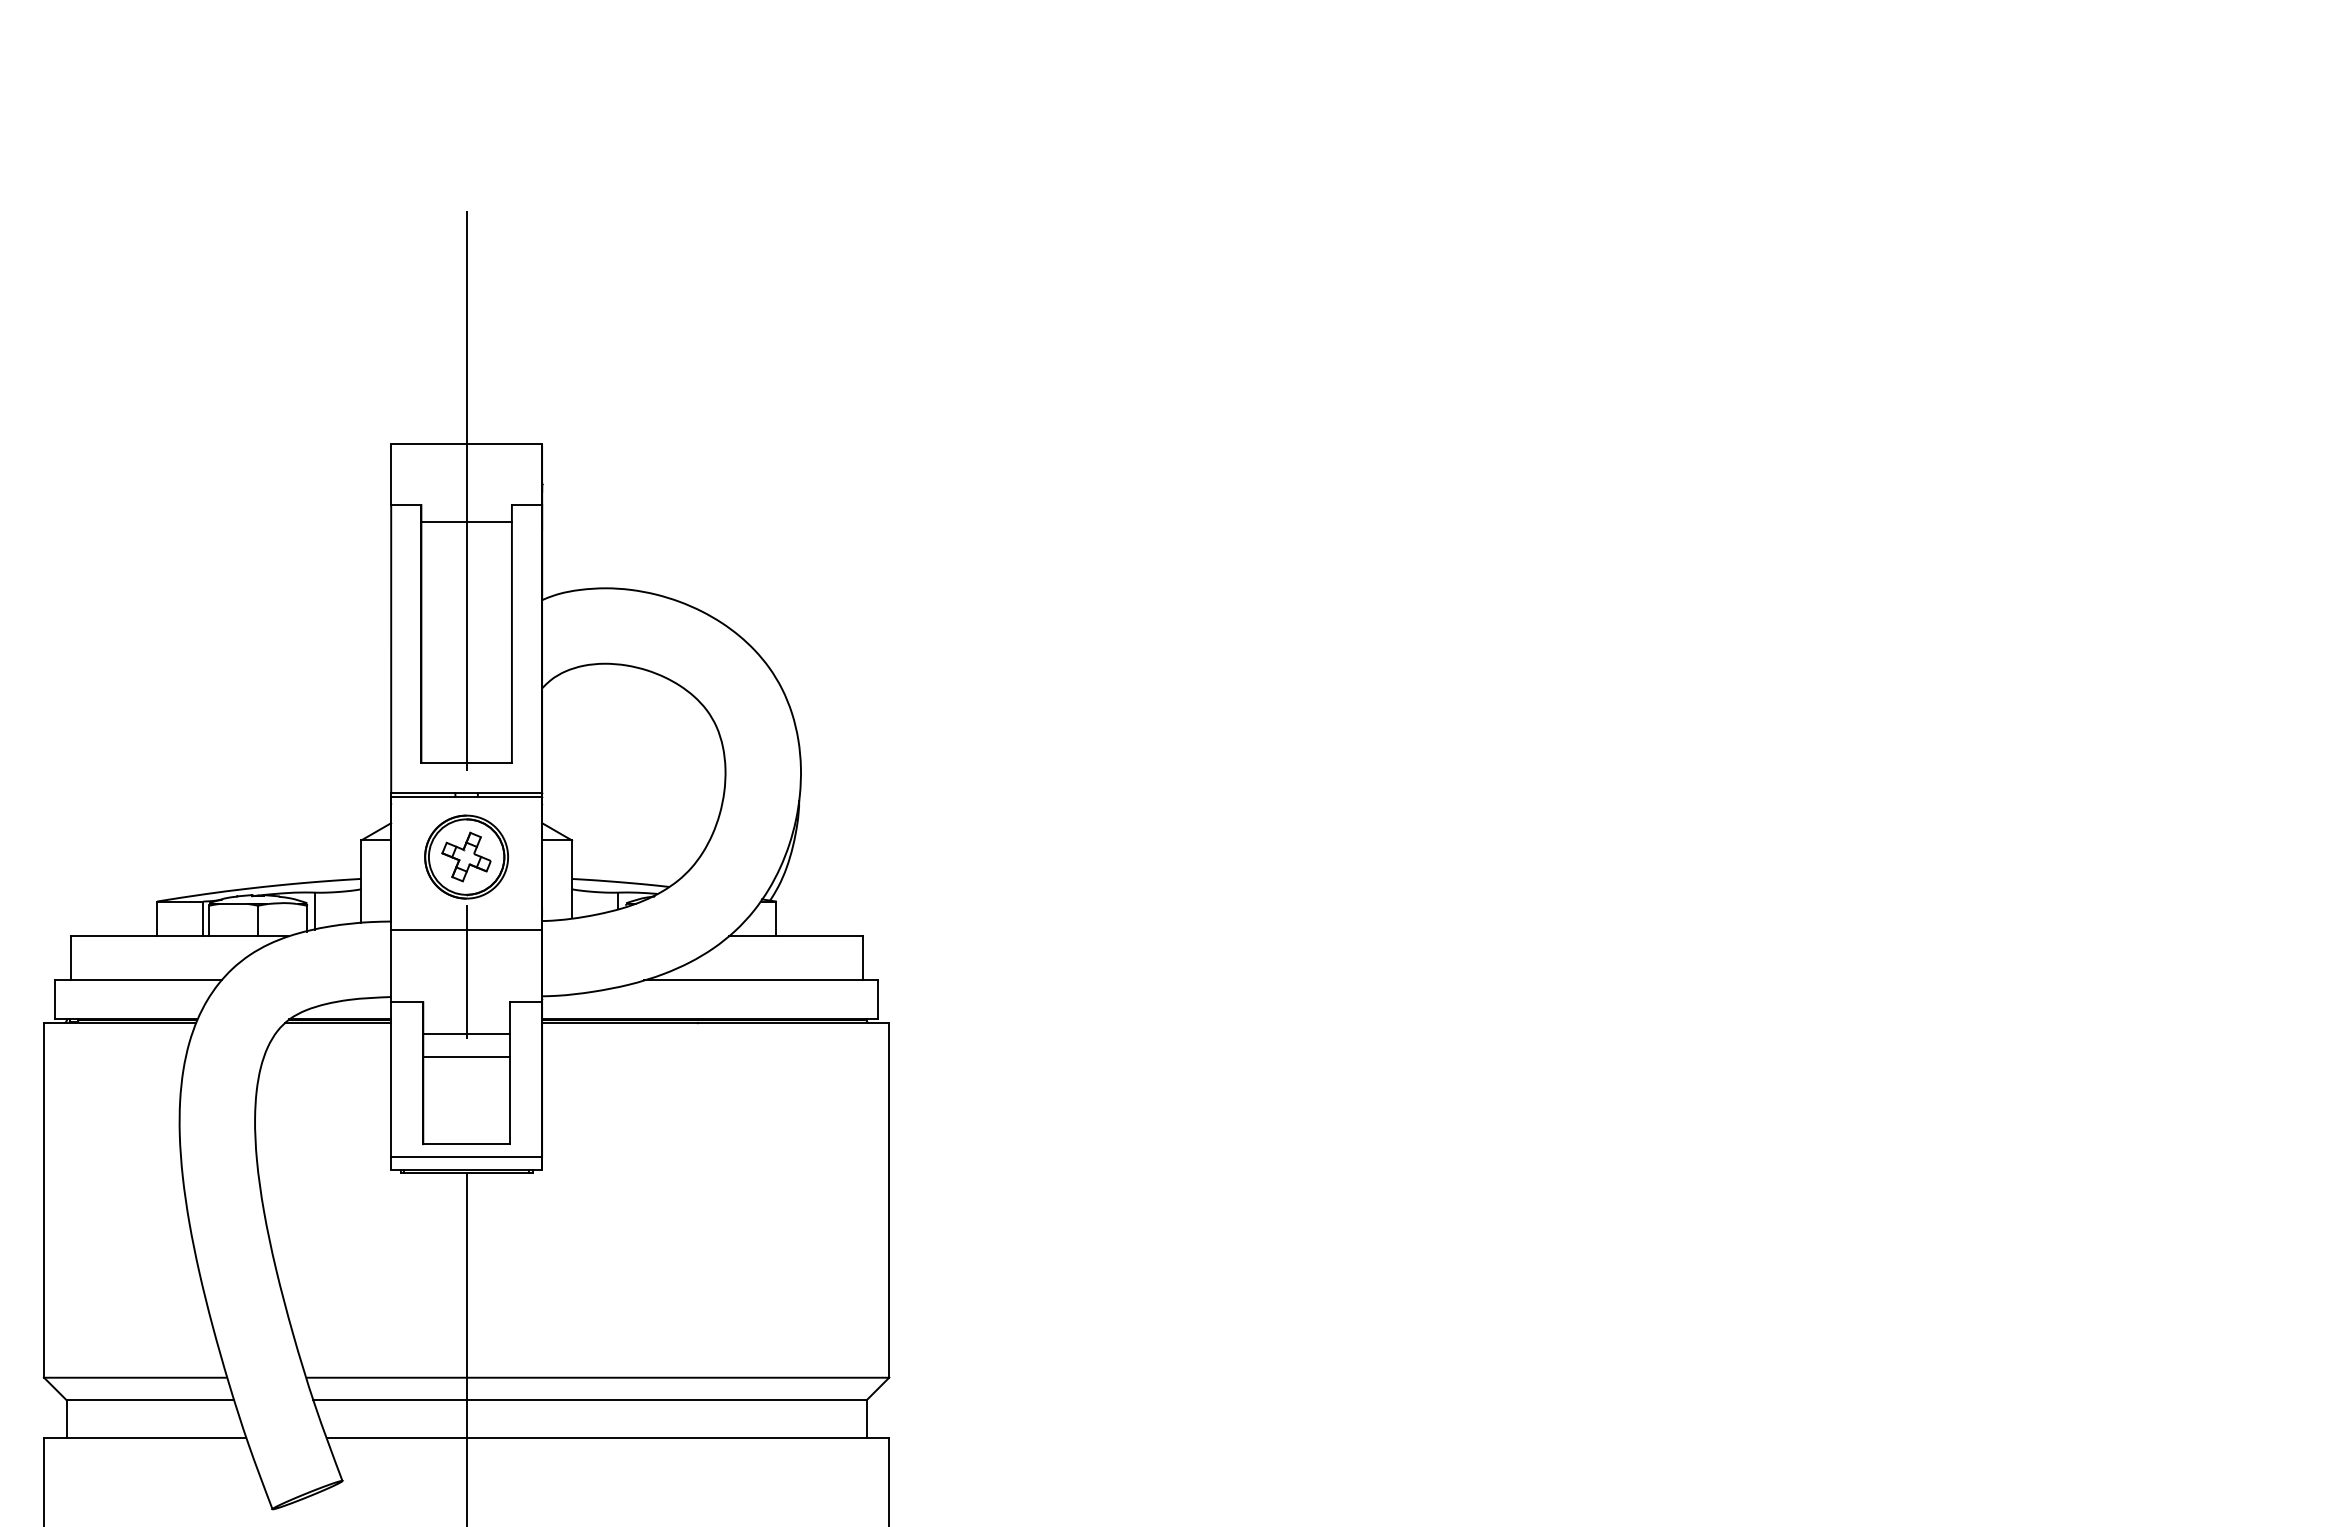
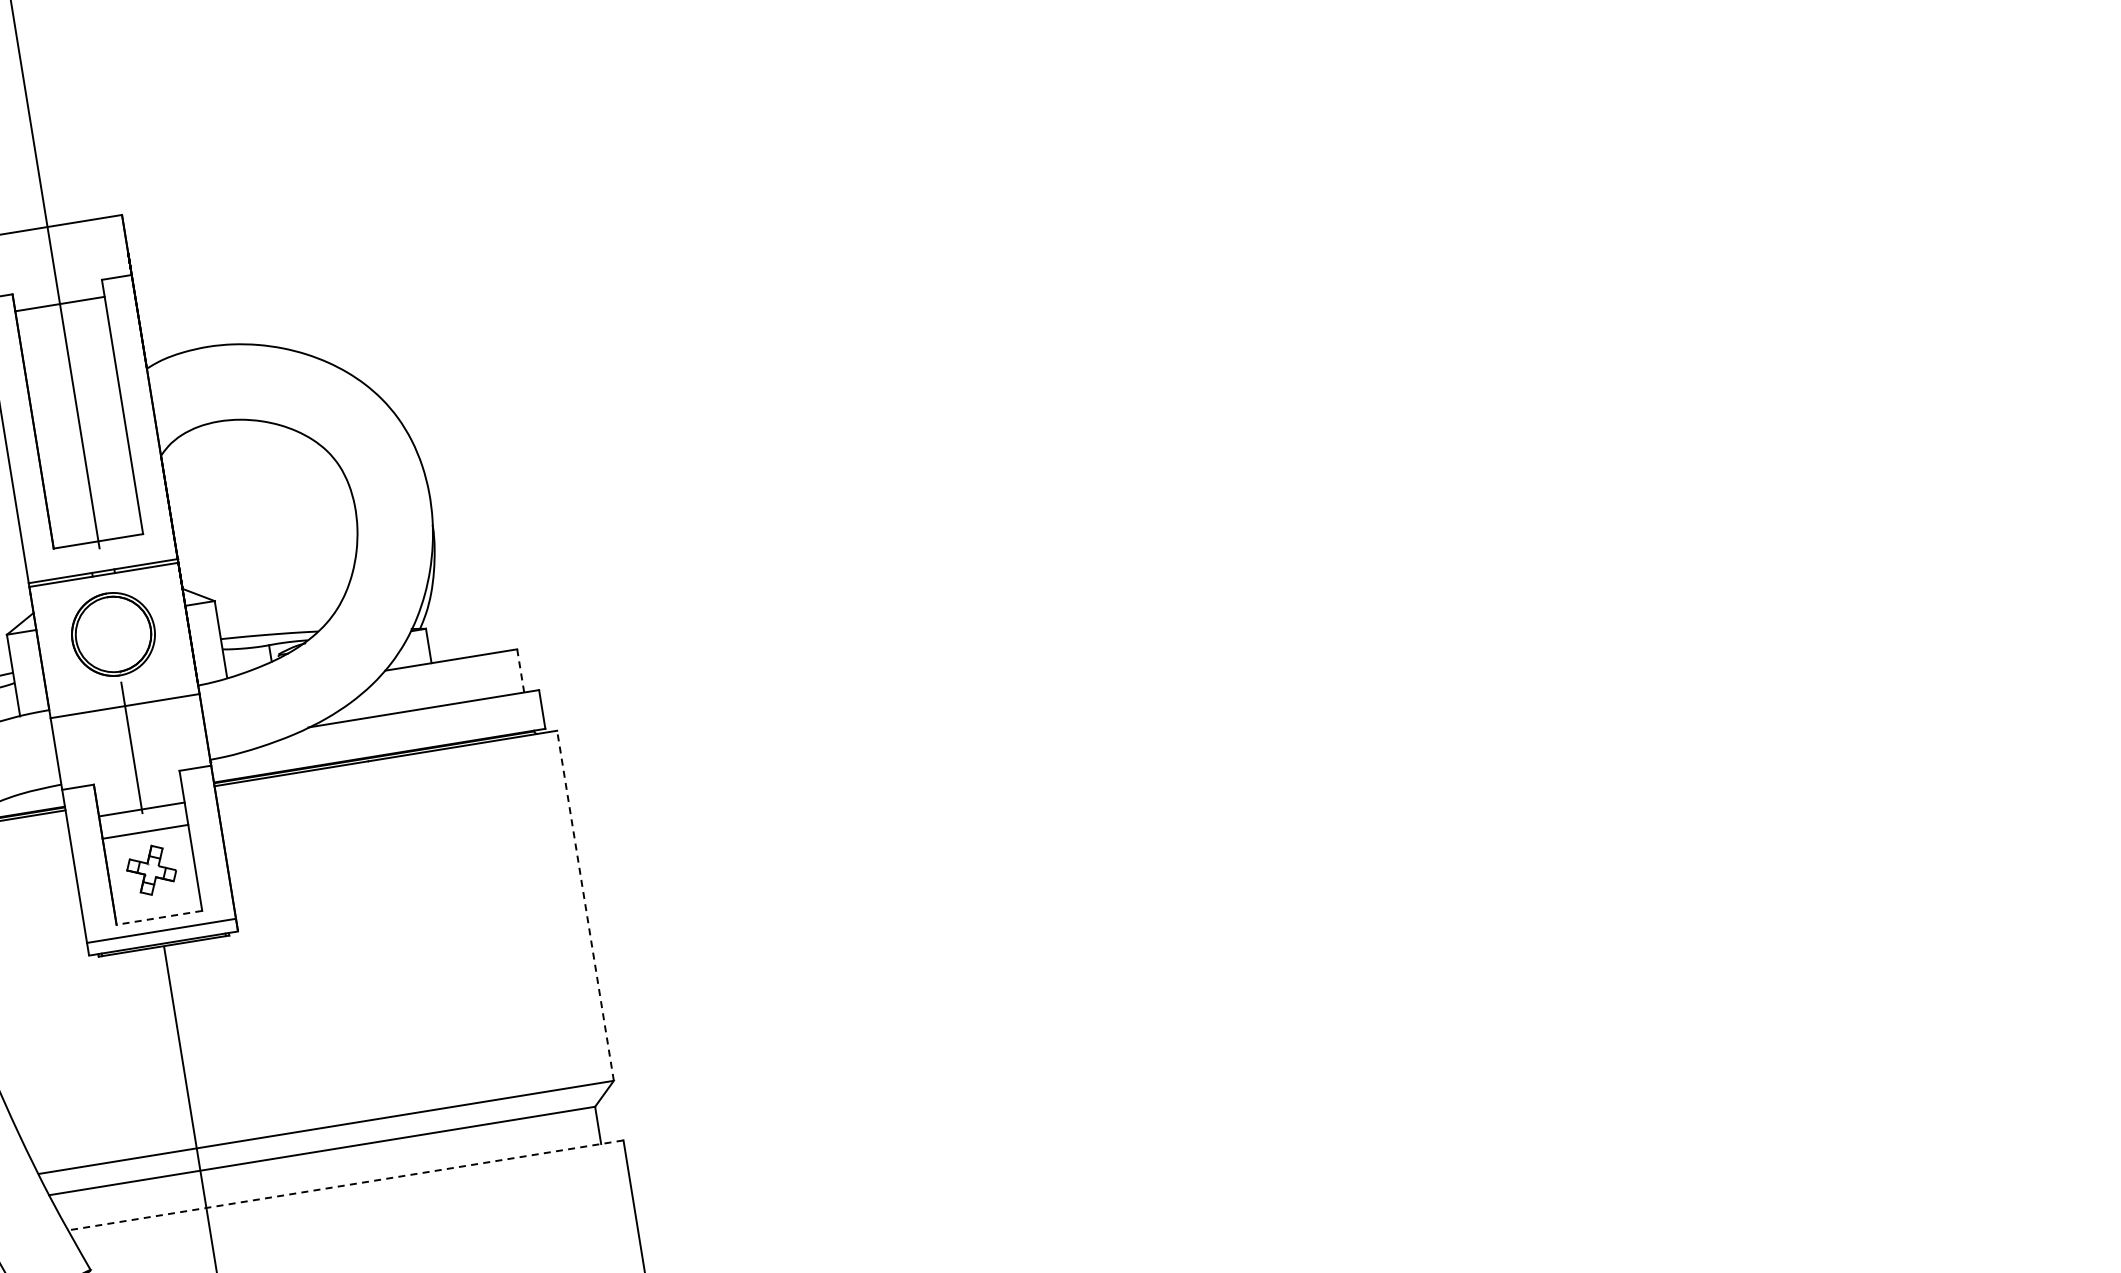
part: (466, 856) -> (151, 869), moved
line: (862, 958) -> (520, 671), solid -> dashed
line: (466, 1144) -> (159, 918), solid -> dashed
line: (889, 1199) -> (585, 904), solid -> dashed
line: (607, 1438) -> (345, 1185), solid -> dashed

